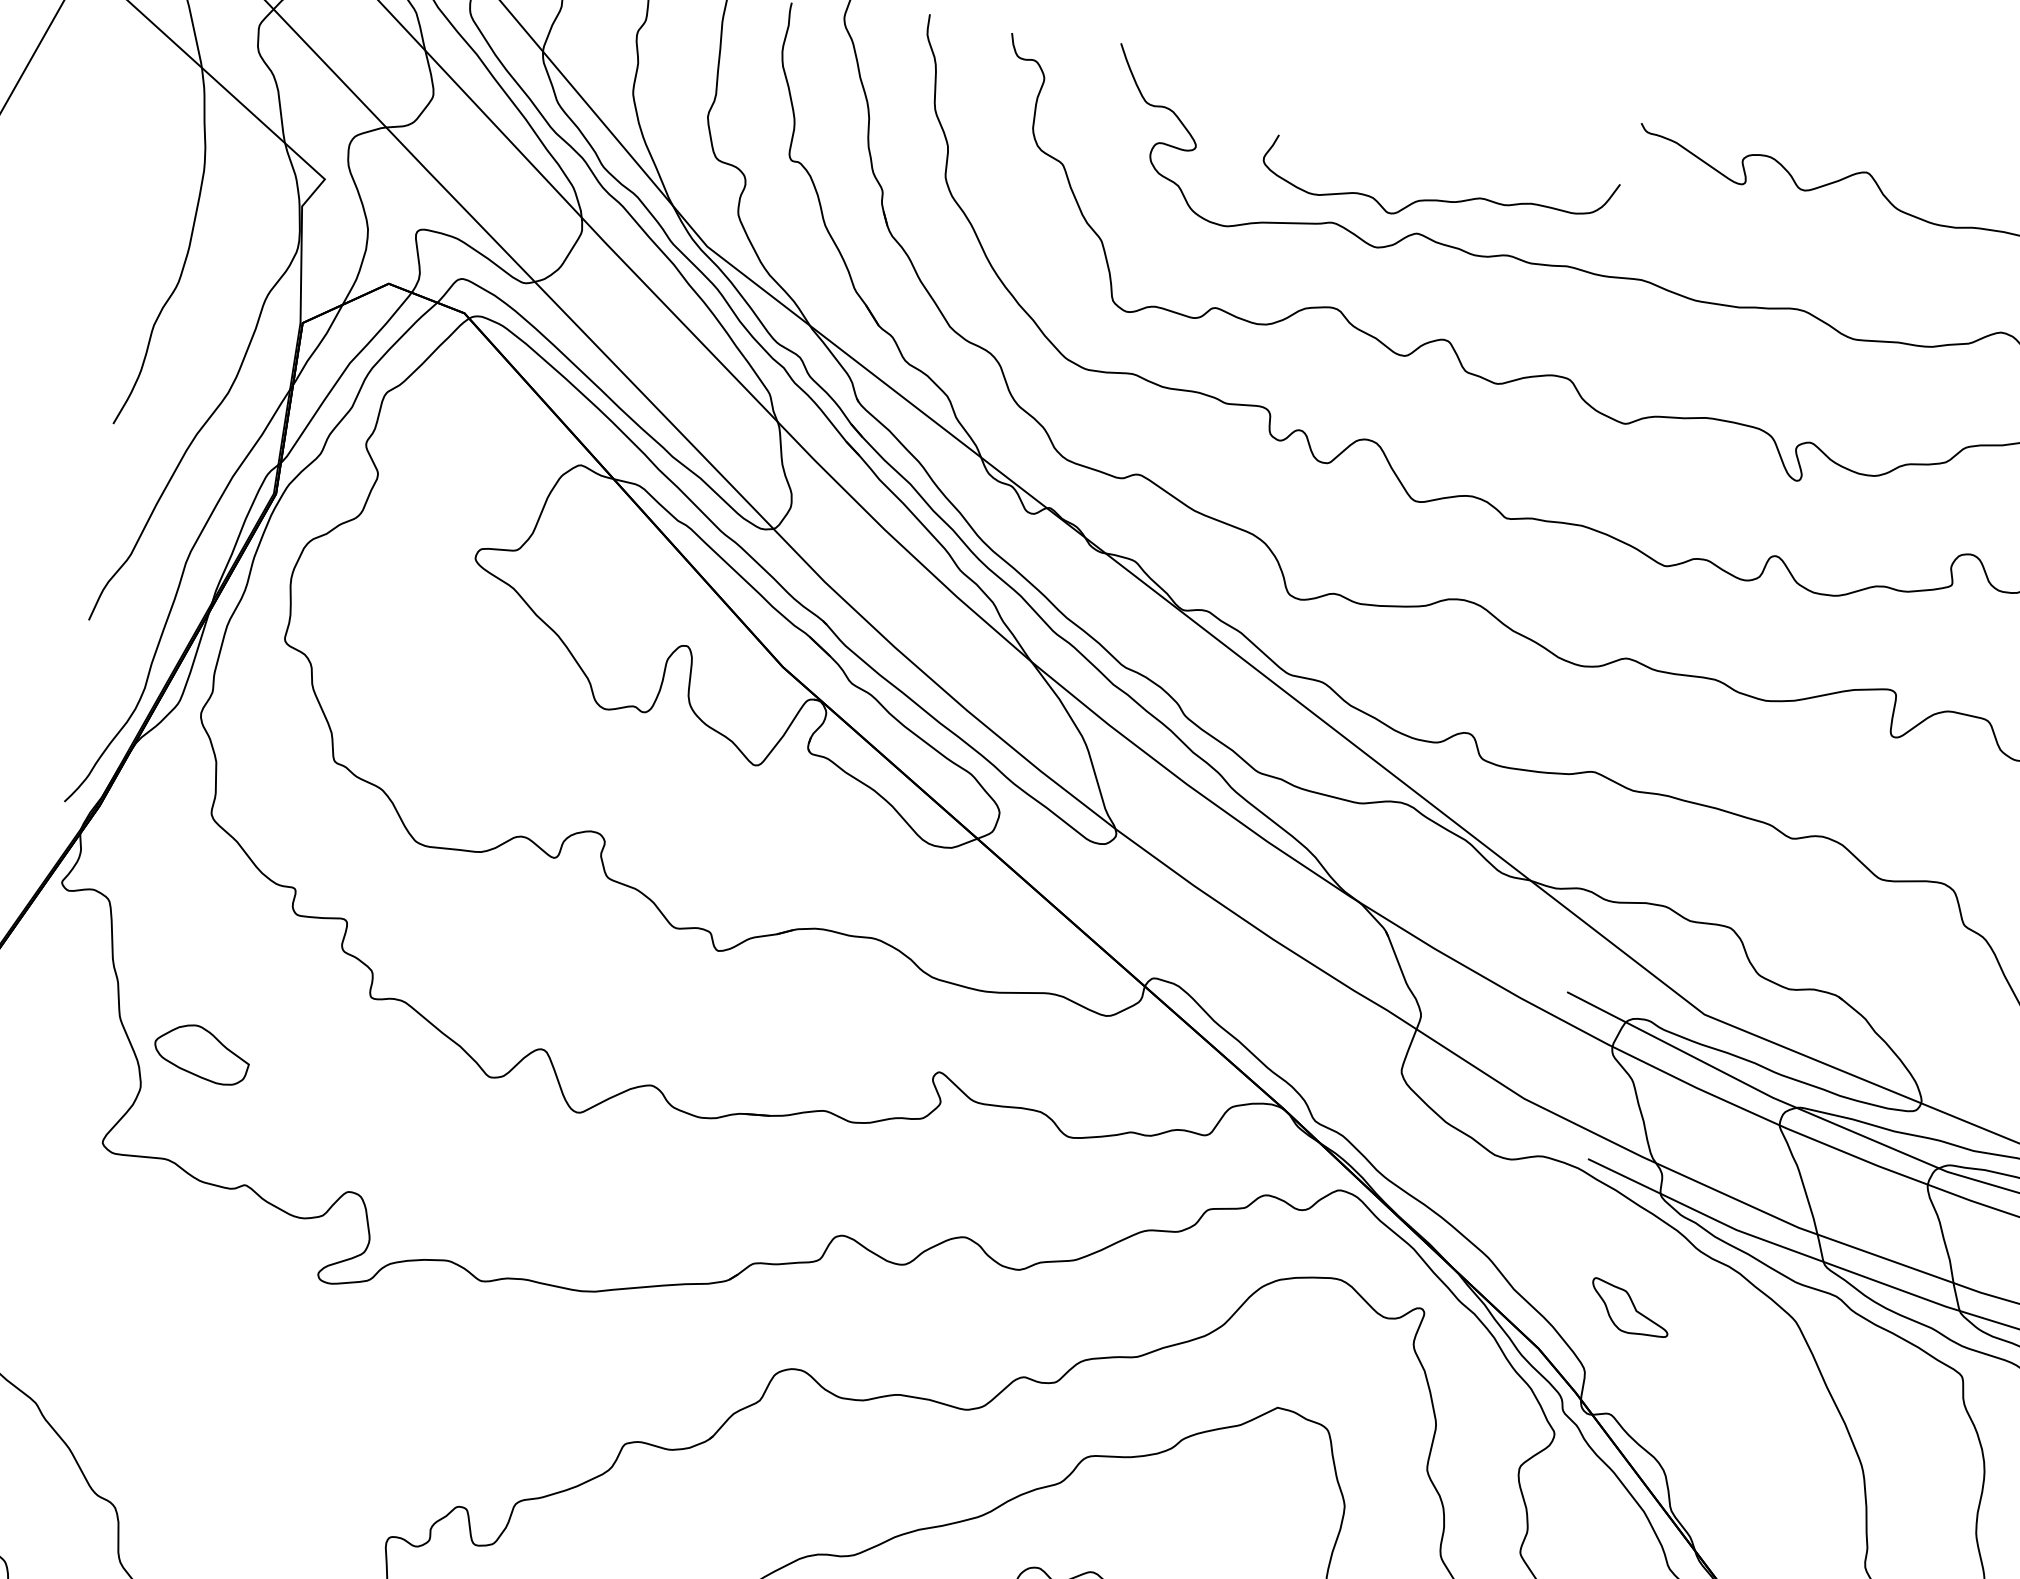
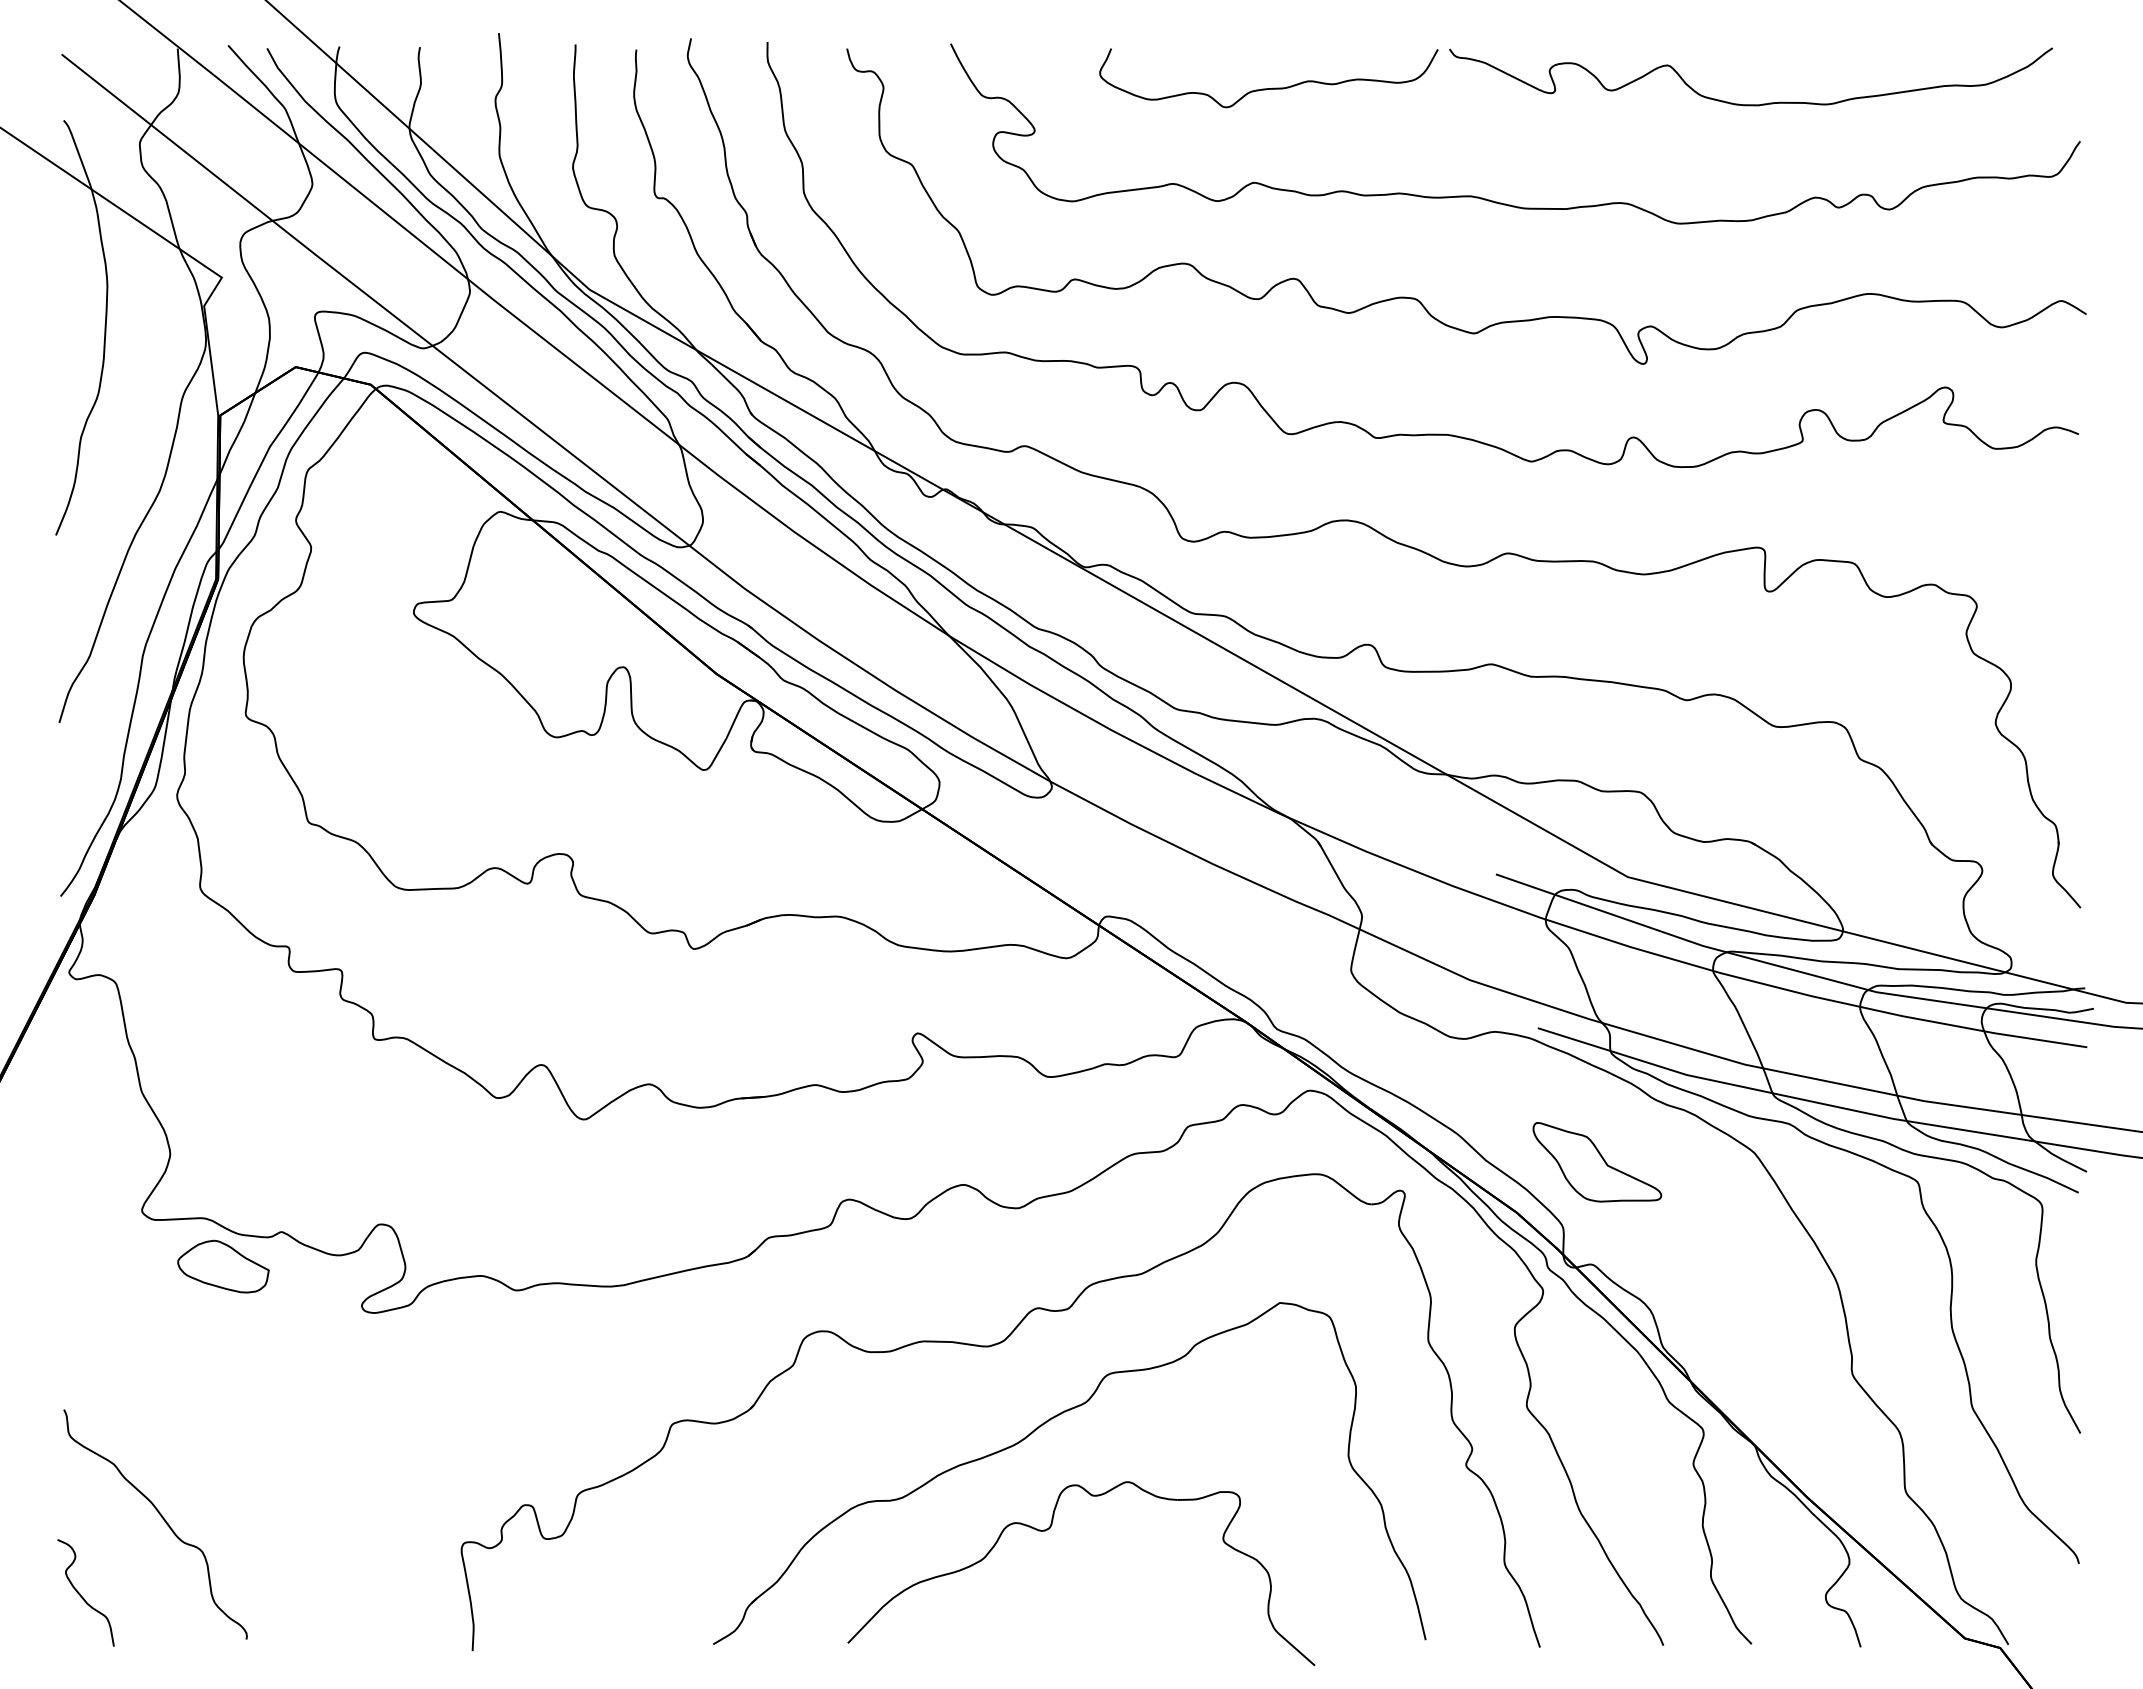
curve: (1437, 200) -> (1268, 88), moved
part: (202, 1053) -> (223, 1266), moved
part: (1630, 1308) -> (1597, 1162), size x1.67

